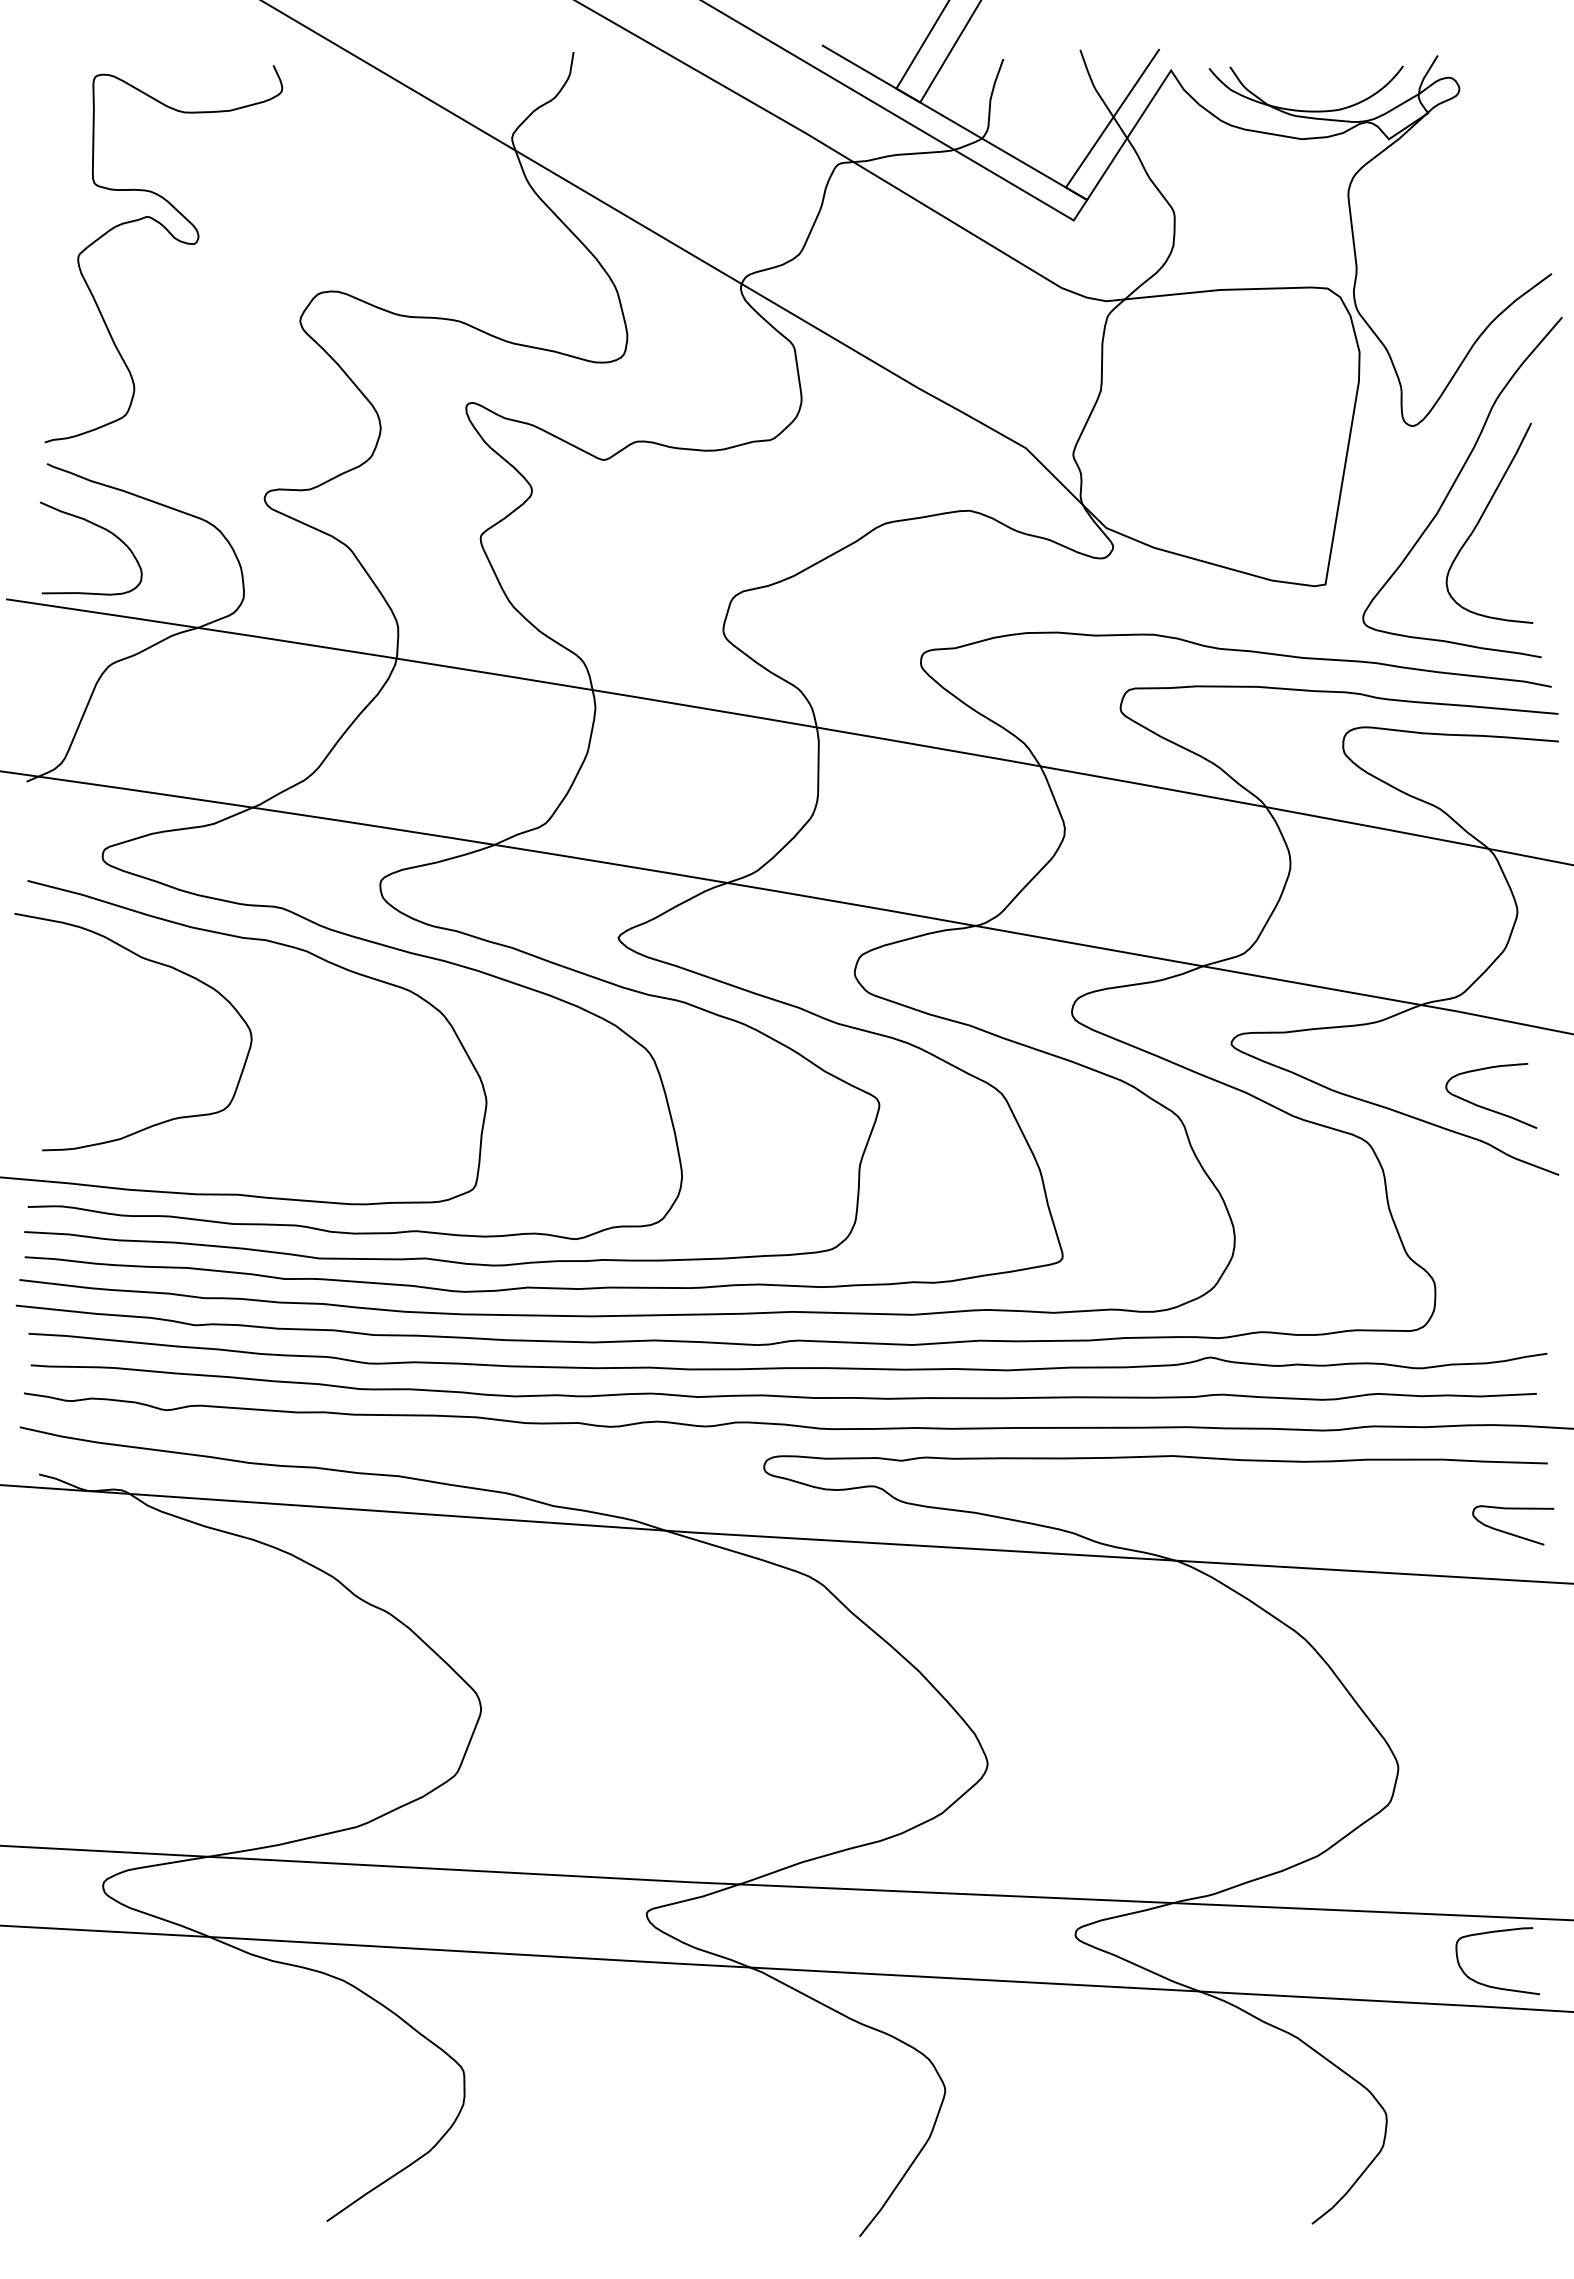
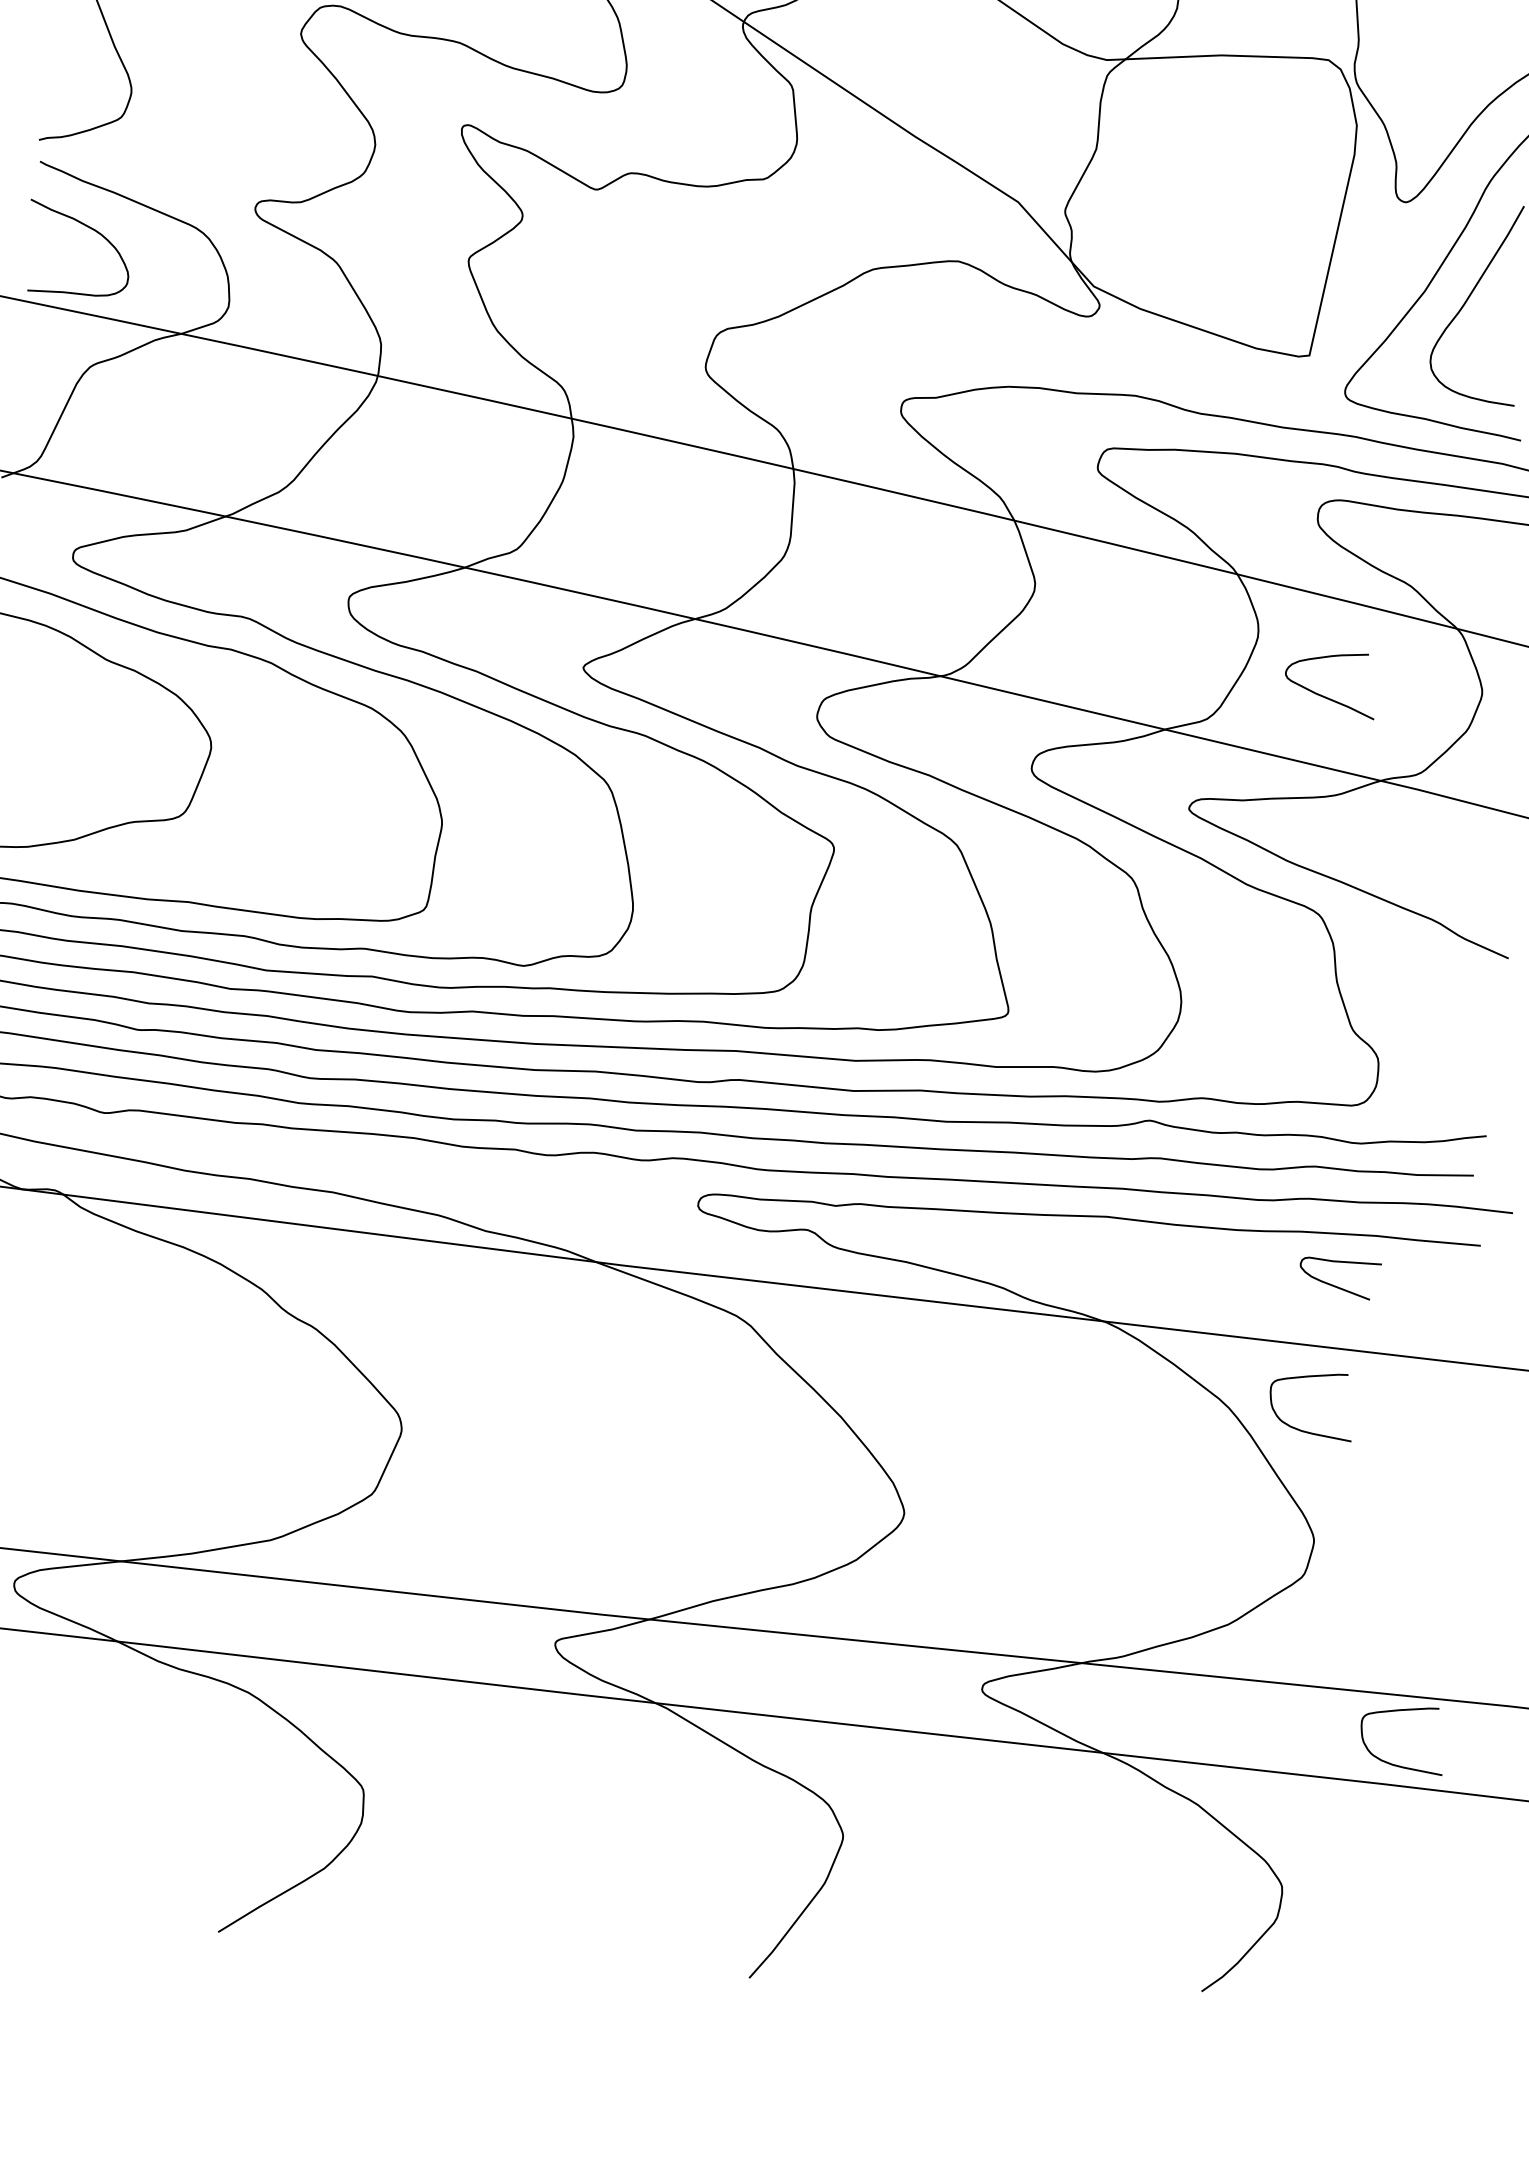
curve: (1486, 1107) -> (1324, 695), moved
curve: (1509, 1532) -> (1335, 1285), moved
curve: (1380, 1657) -> (1302, 1429), added

